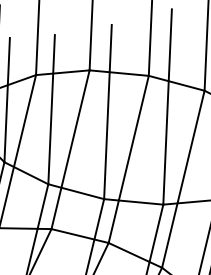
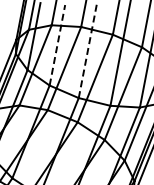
line: (51, 110) -> (57, 45), solid -> dashed
line: (107, 112) -> (87, 51), solid -> dashed

